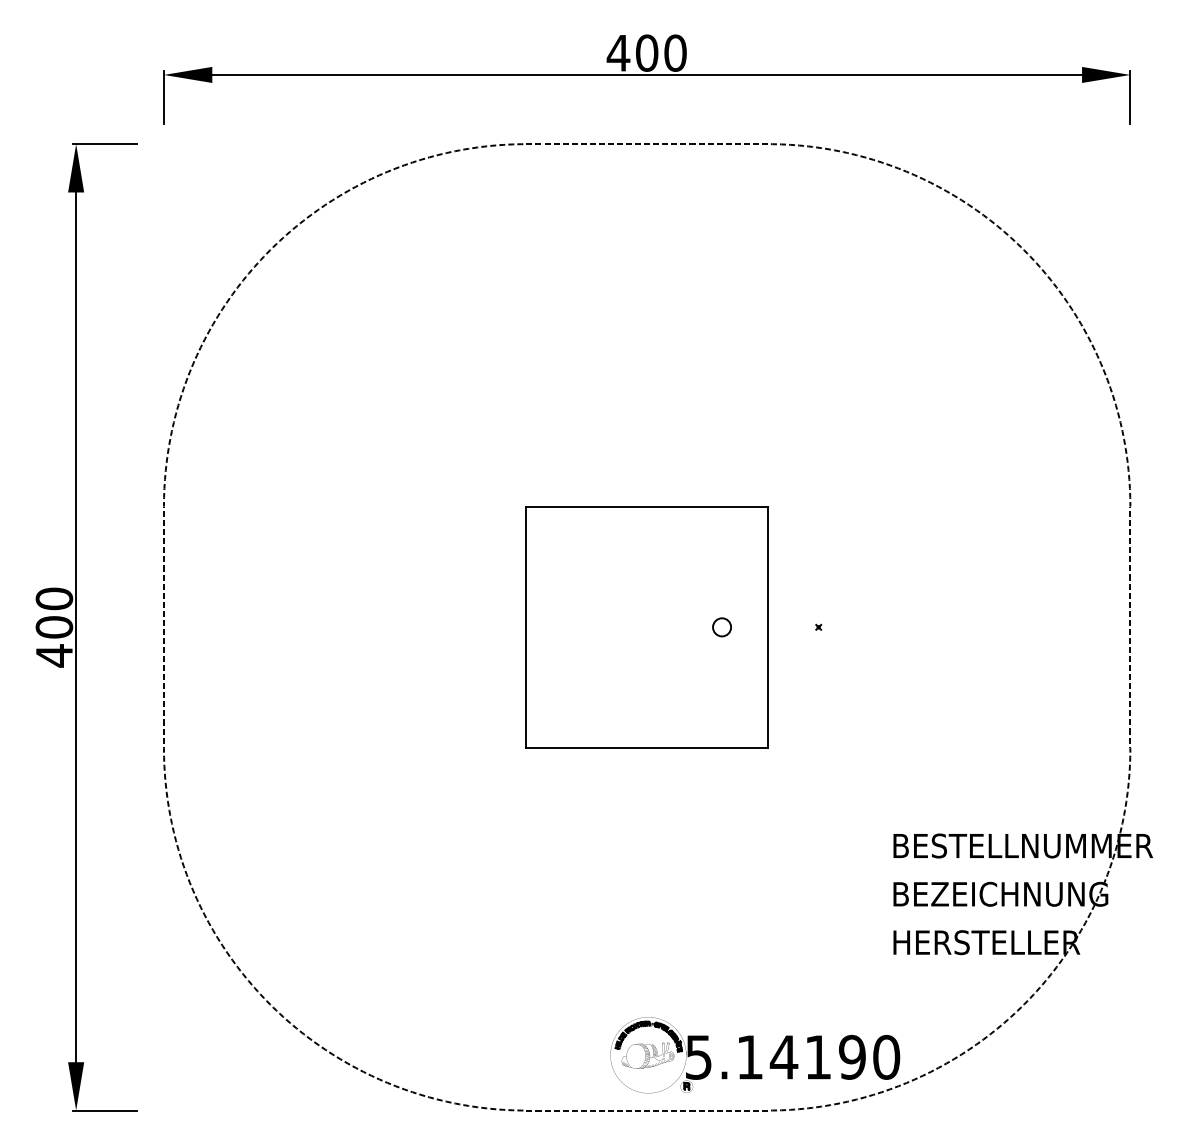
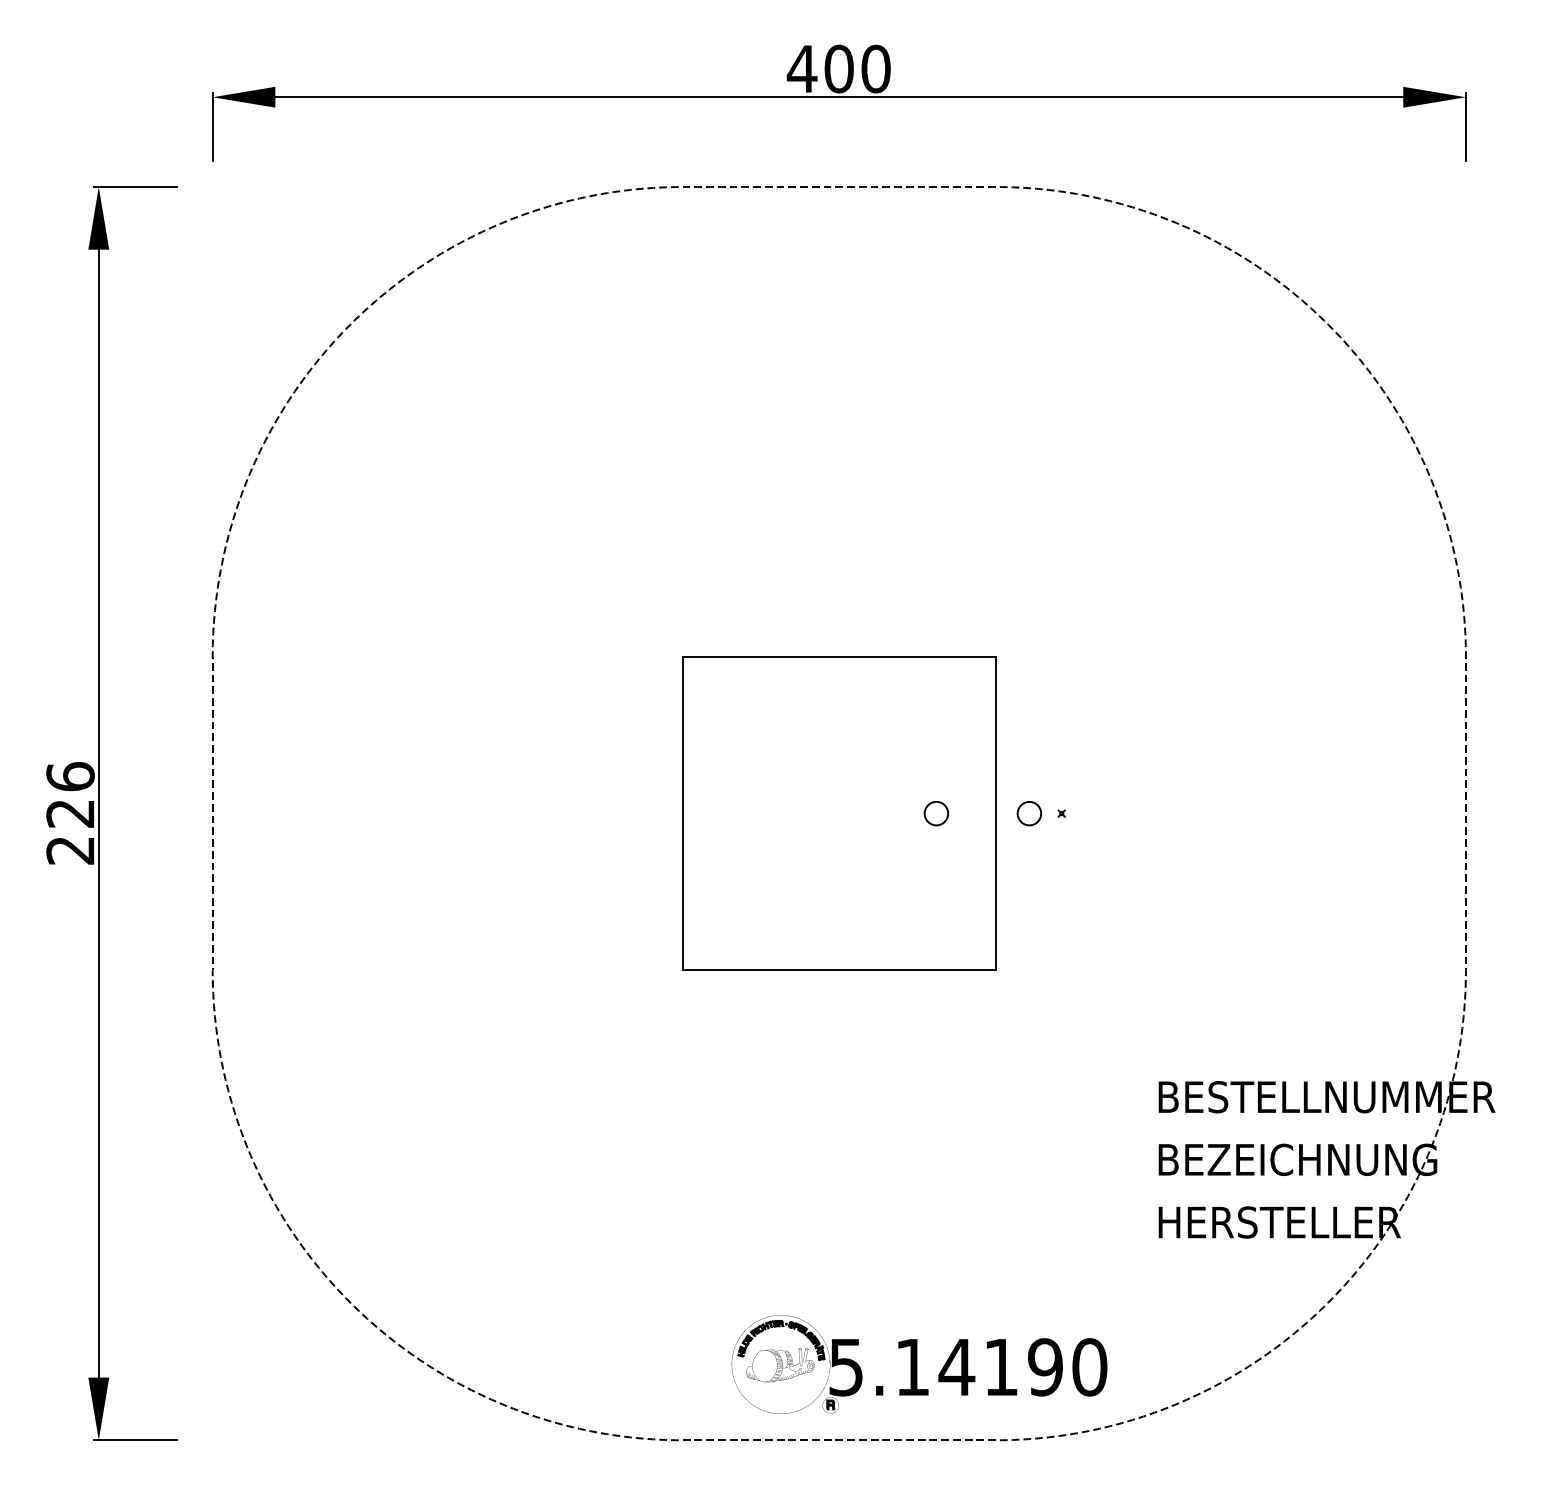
circle: (793, 627) -> (1029, 813), added
text: (54, 628) -> (70, 814), 400 -> 226
part: (755, 1055) -> (919, 1364), moved

